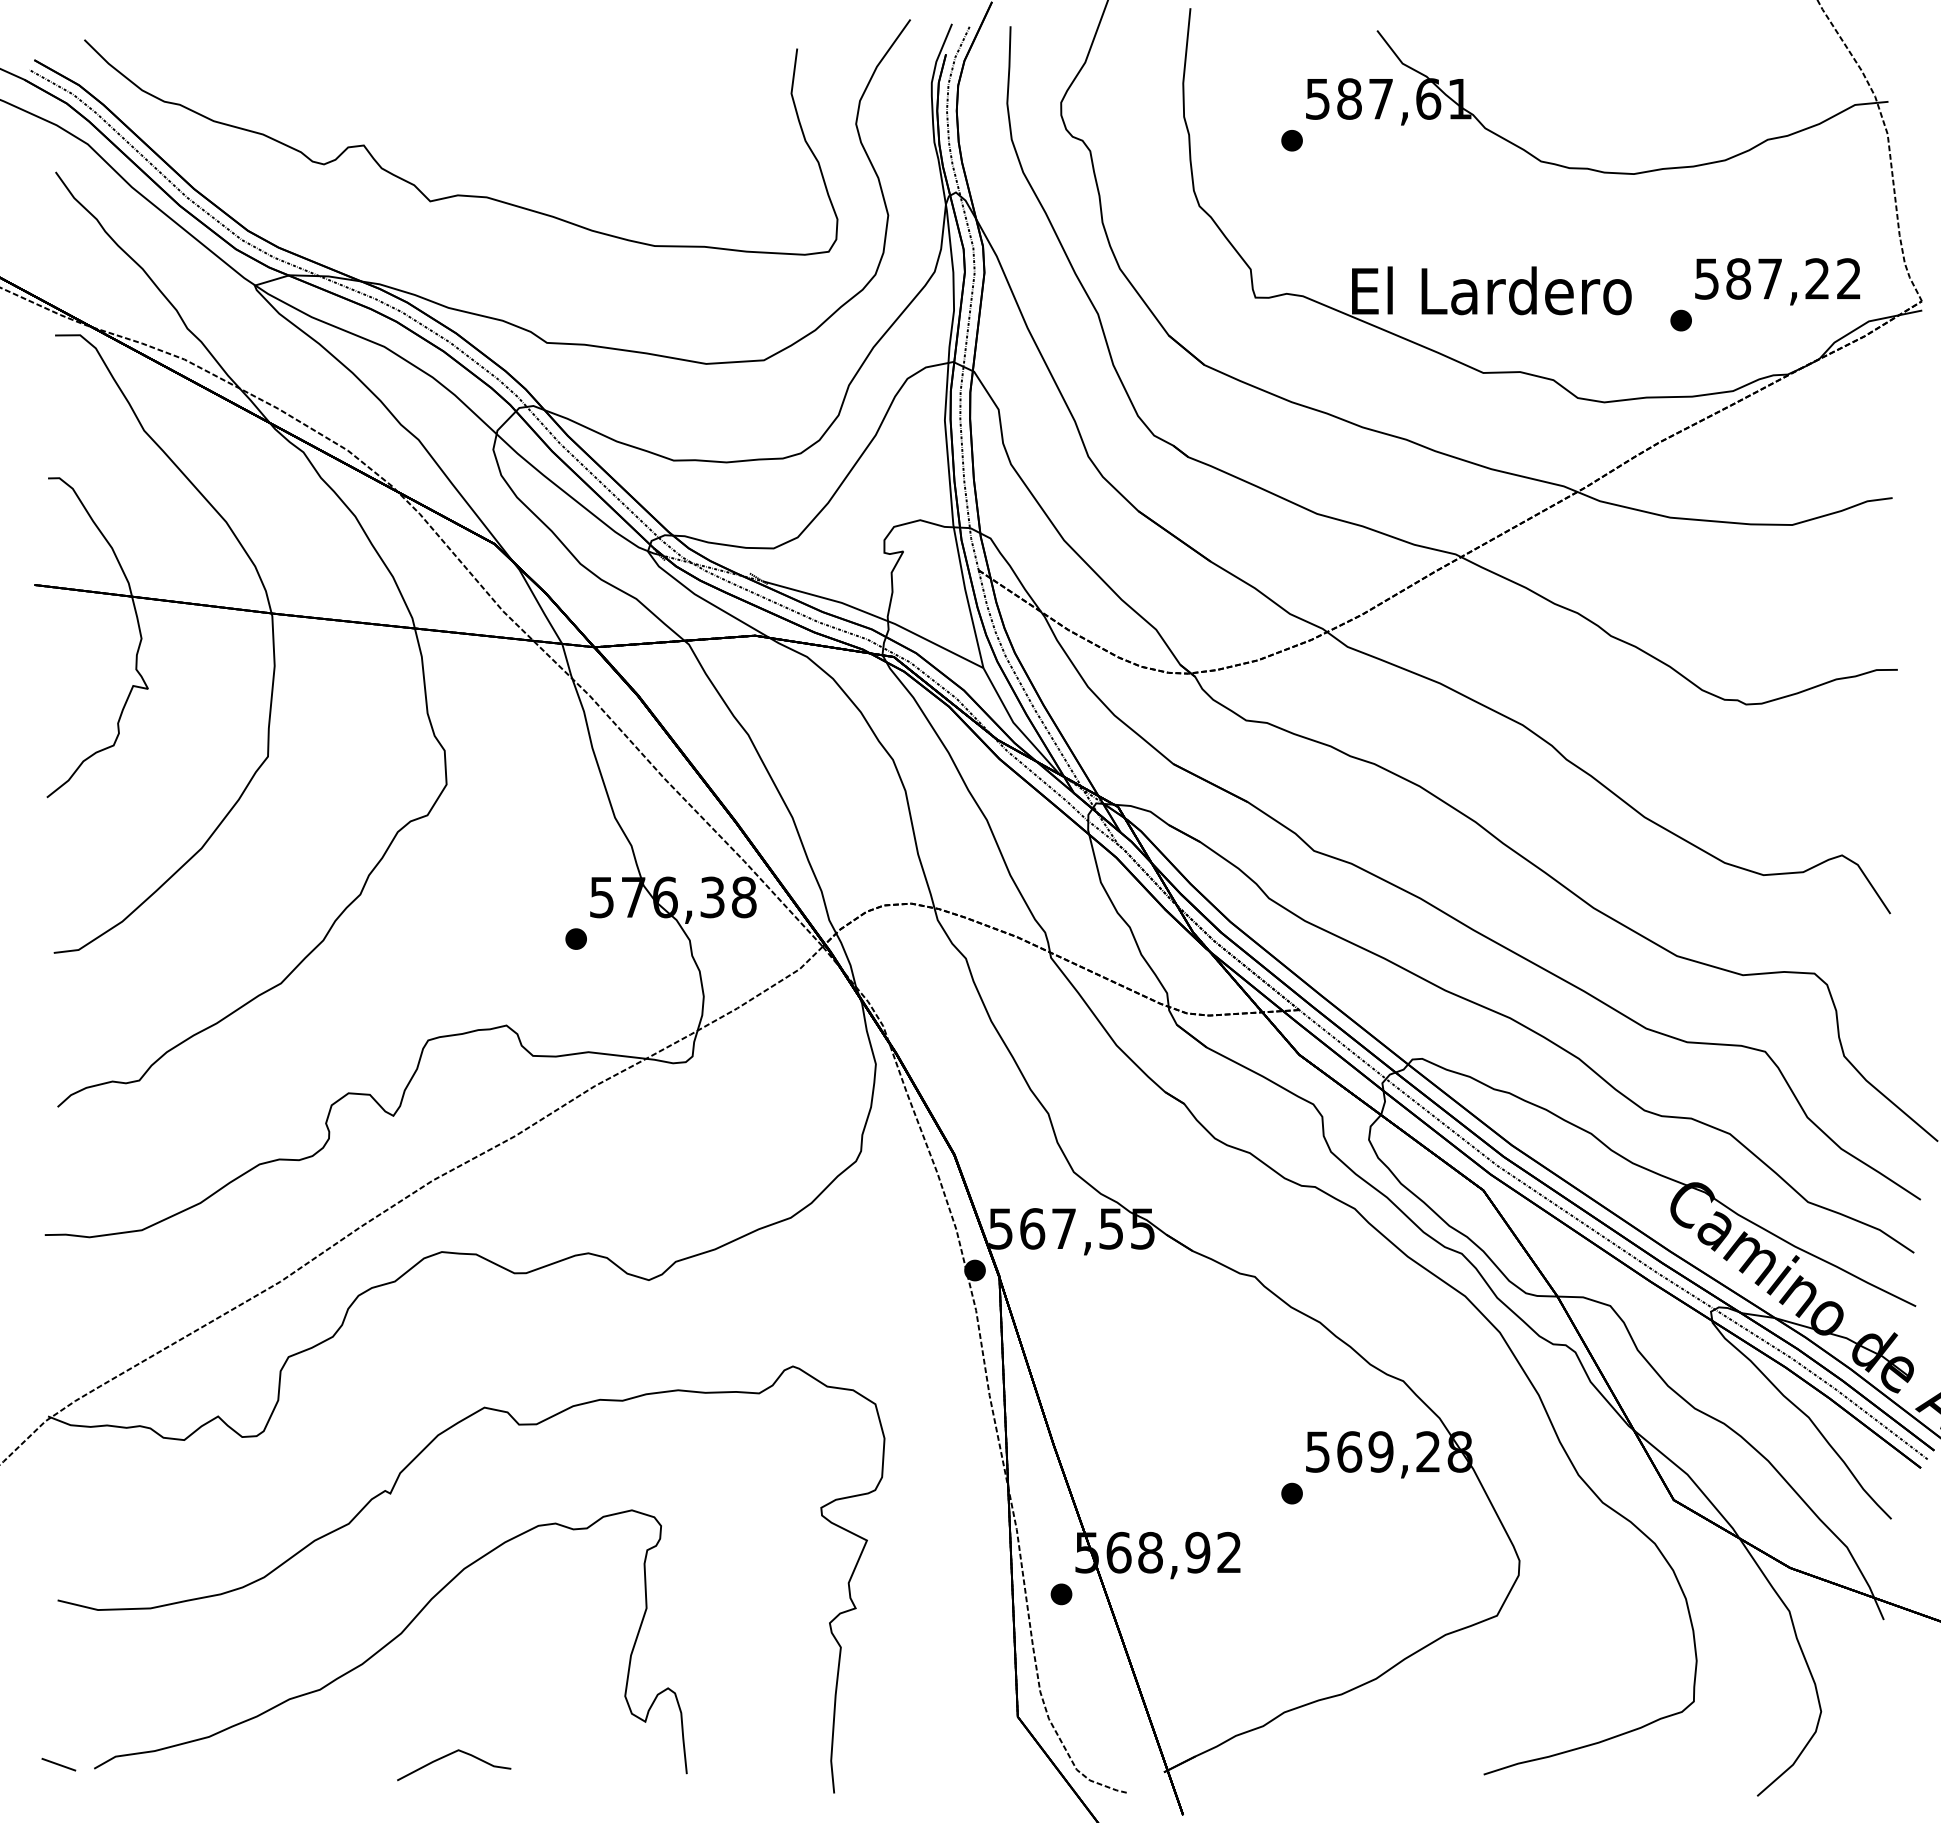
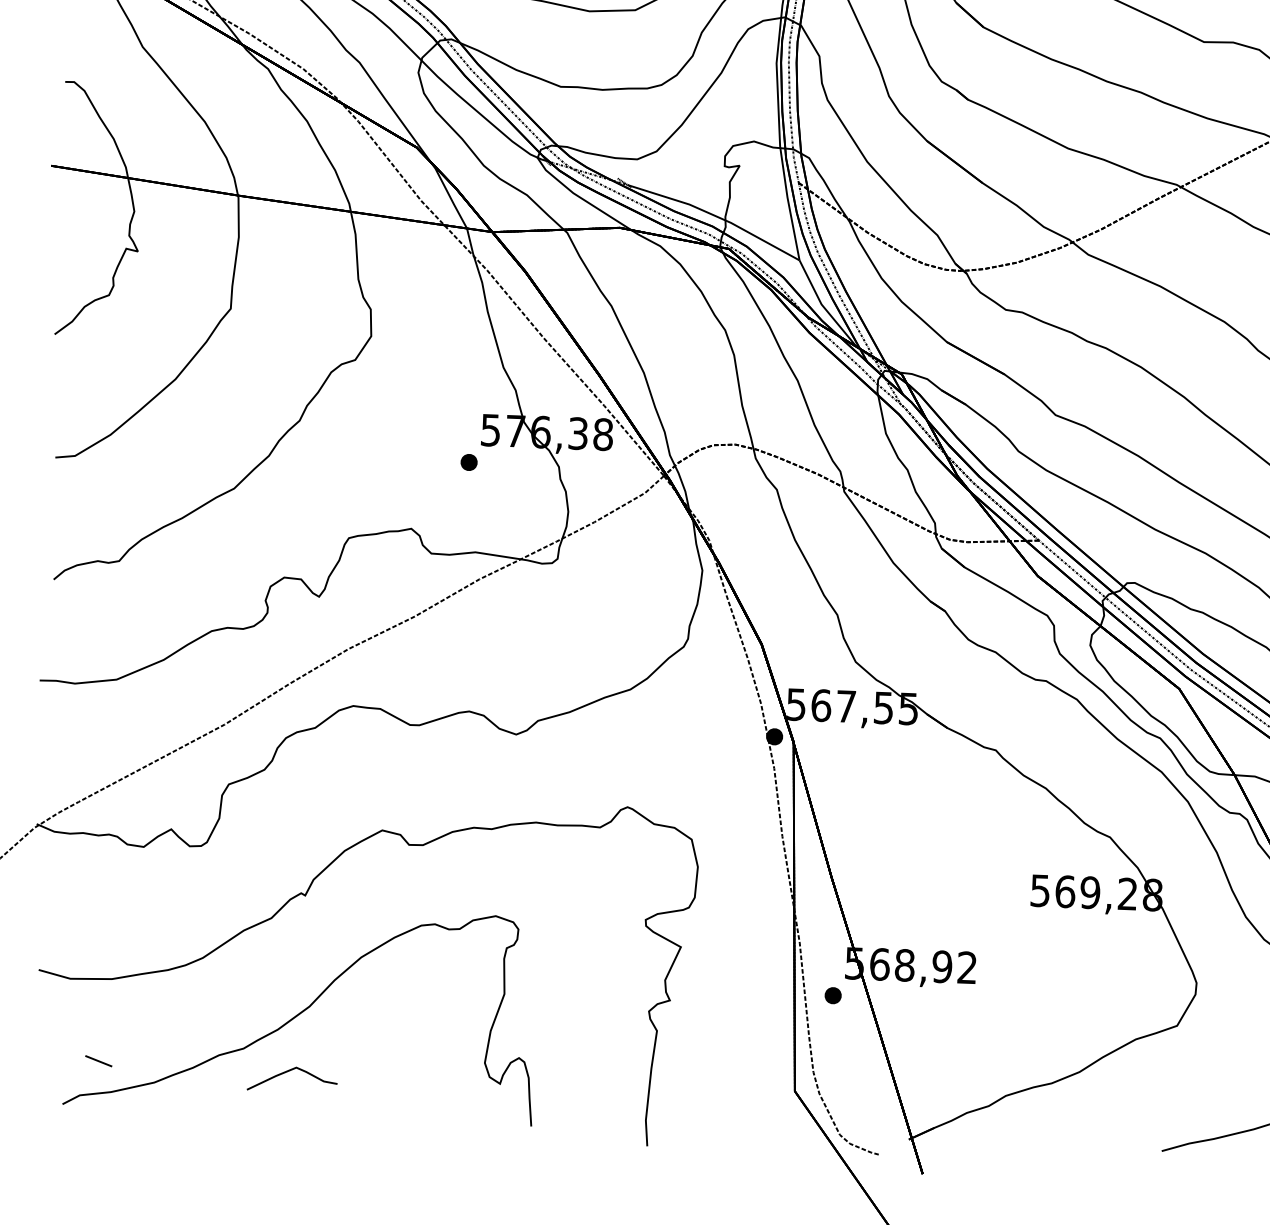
part: (1291, 1493) -> (1018, 922), removed
curve: (449, 1755) -> (289, 1071), moved
line: (58, 1764) -> (98, 1061), moved

